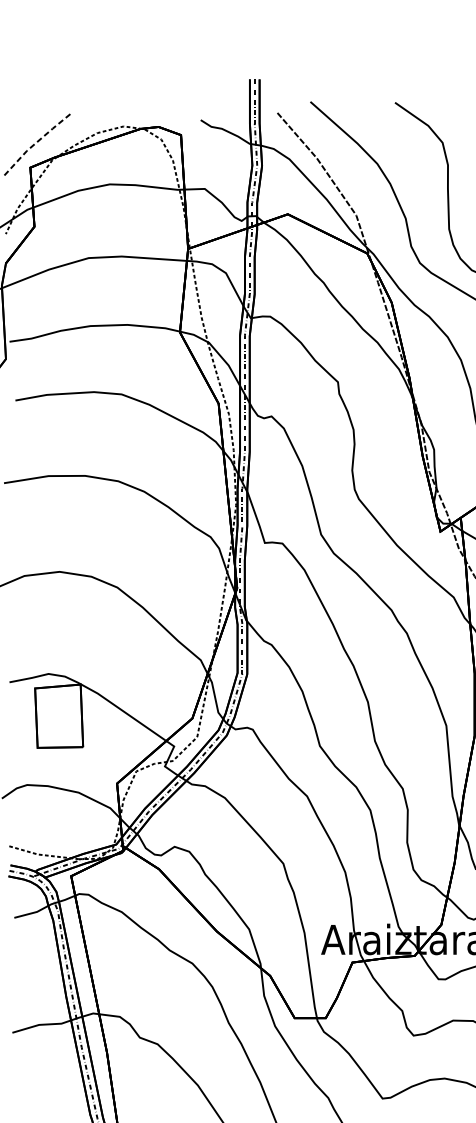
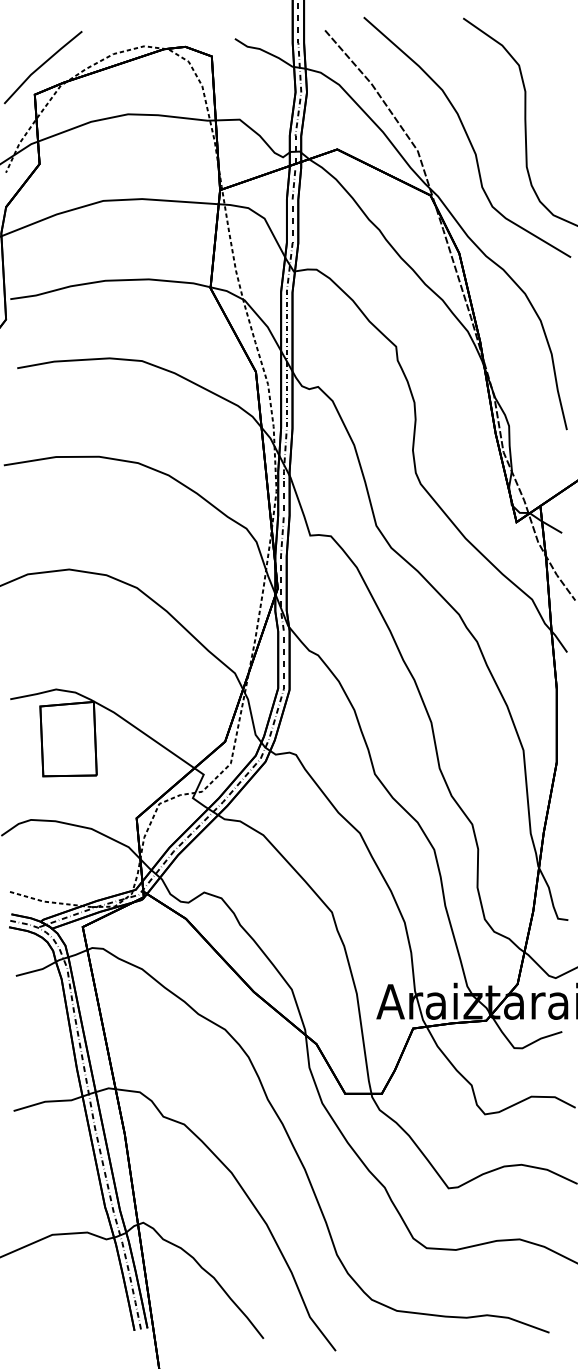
line: (36, 142) -> (41, 65), dashed -> solid

